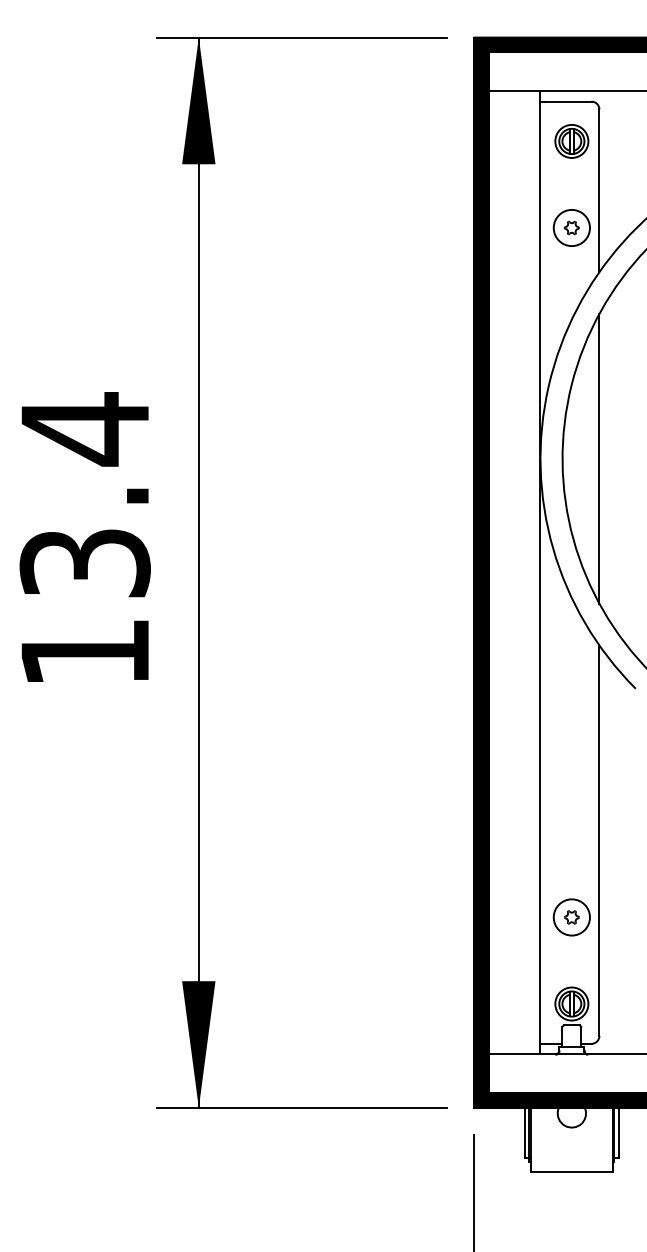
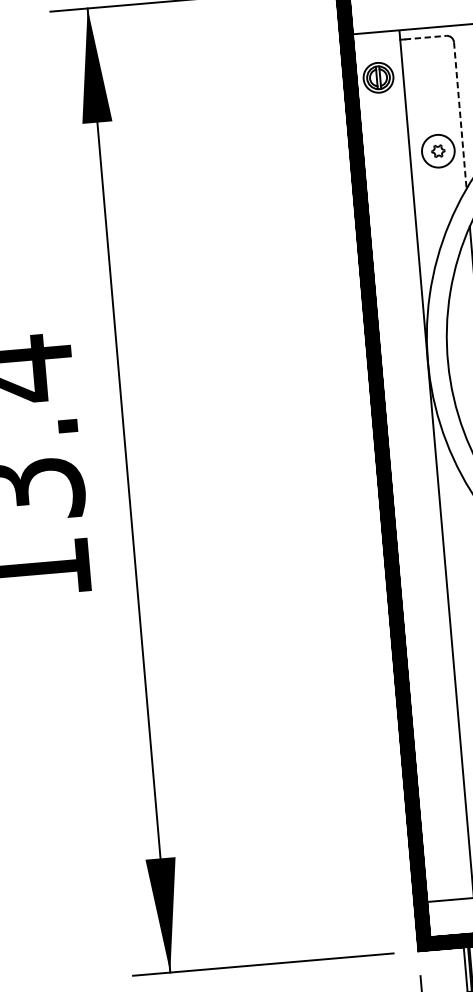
line: (568, 101) -> (425, 37), solid -> dashed
part: (571, 141) -> (378, 77), moved
line: (599, 191) -> (460, 116), solid -> dashed

